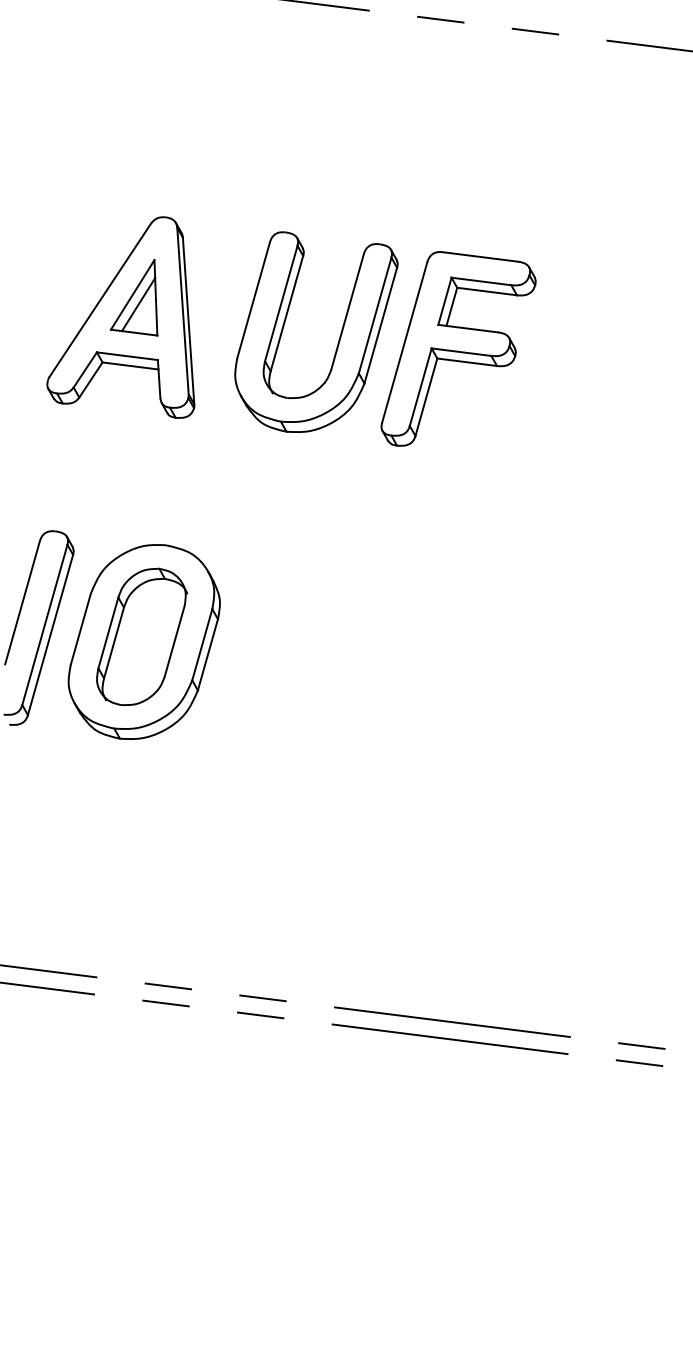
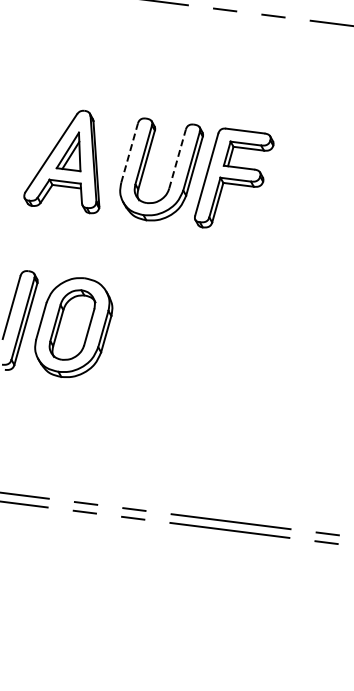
line: (253, 300) -> (129, 153), solid -> dashed
line: (347, 312) -> (177, 159), solid -> dashed

